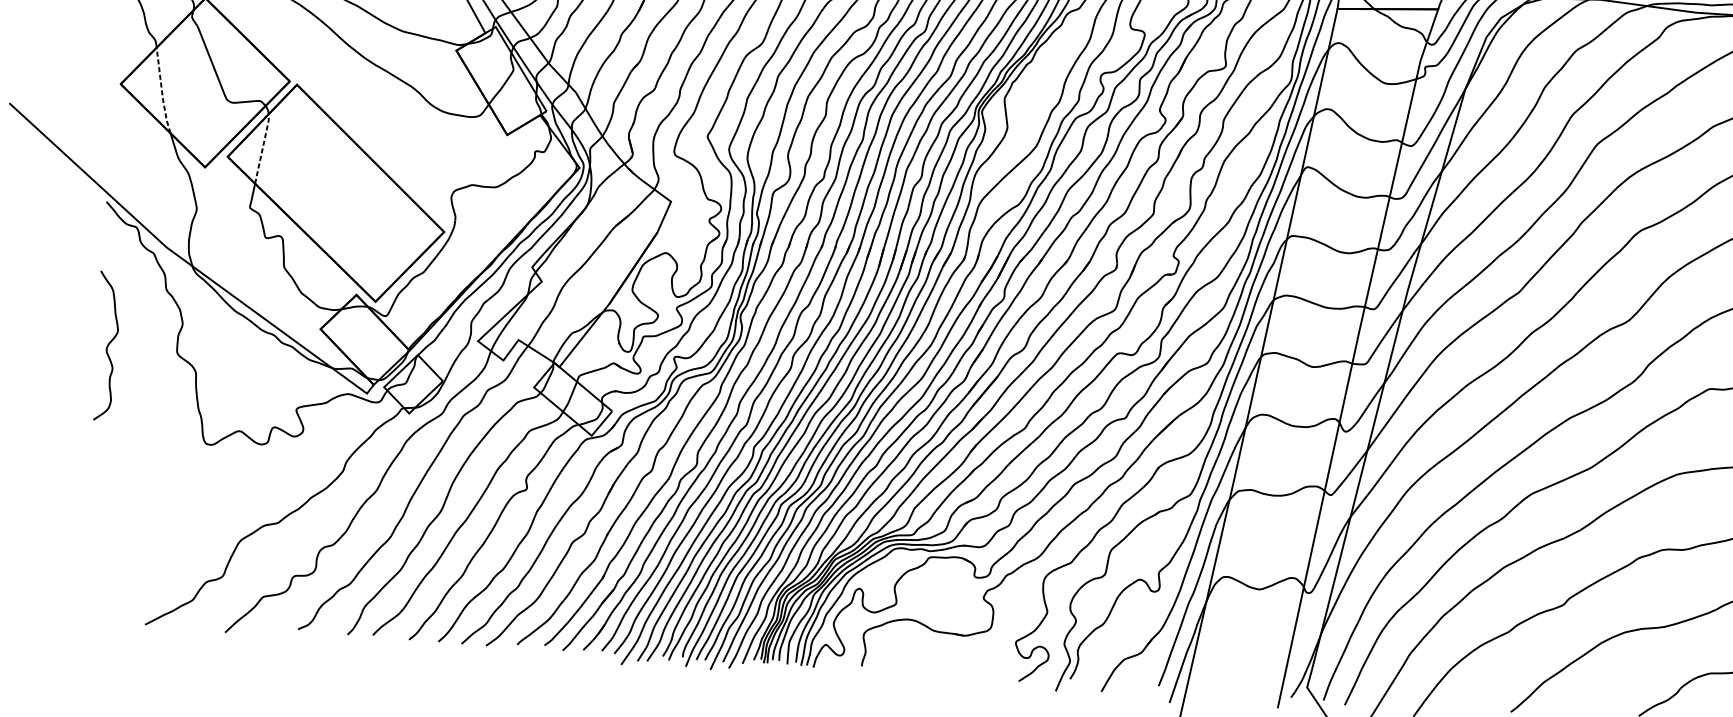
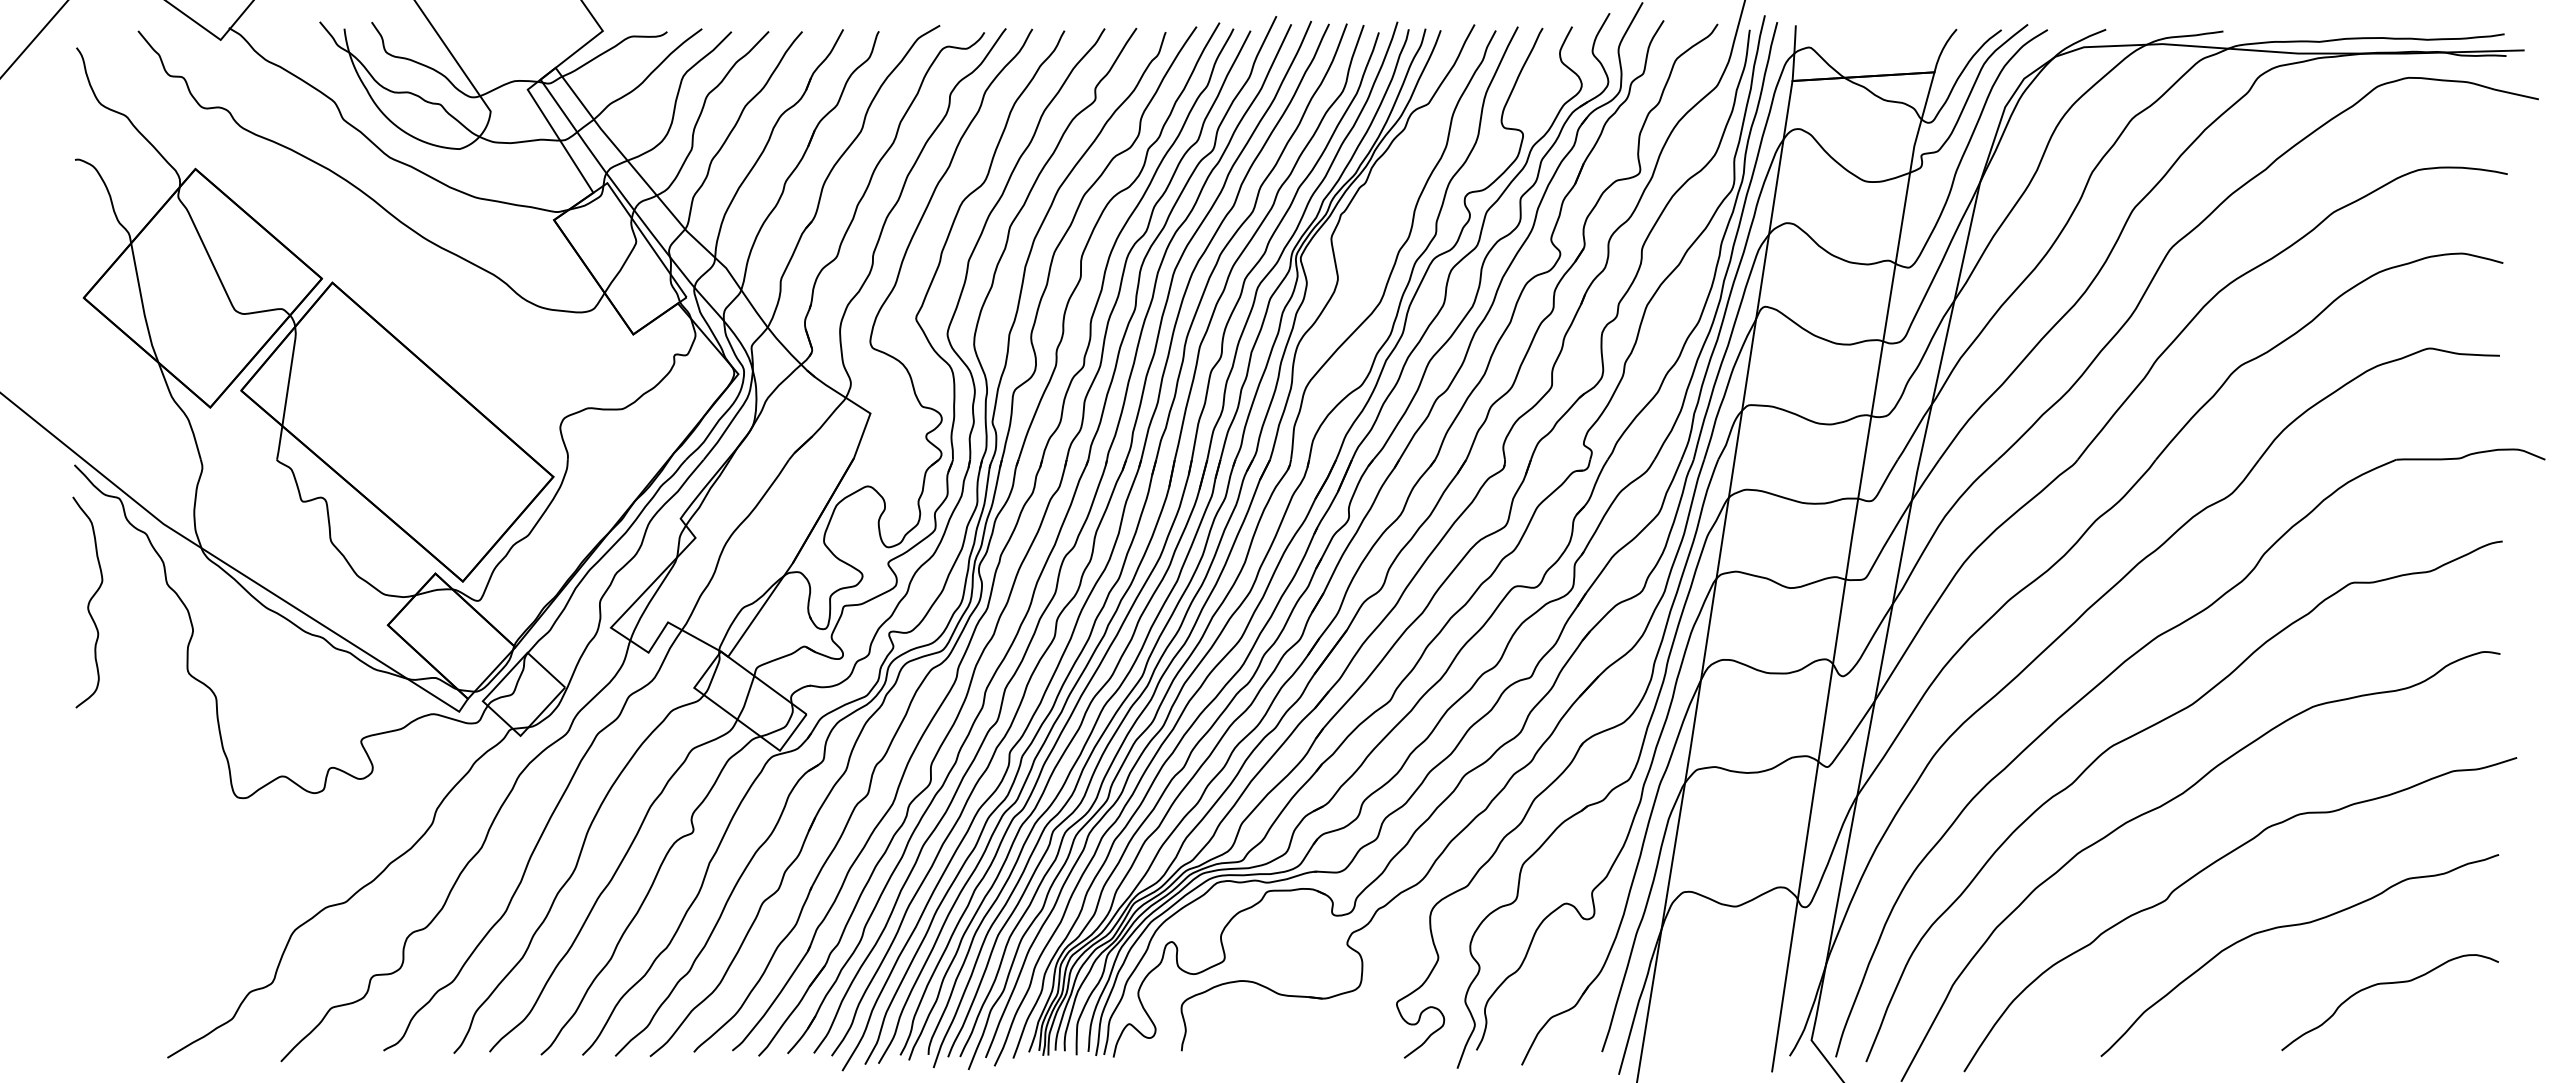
line: (161, 91) -> (142, 304), dashed -> solid
line: (263, 147) -> (290, 374), dashed -> solid
curve: (107, 346) -> (88, 602), moved

